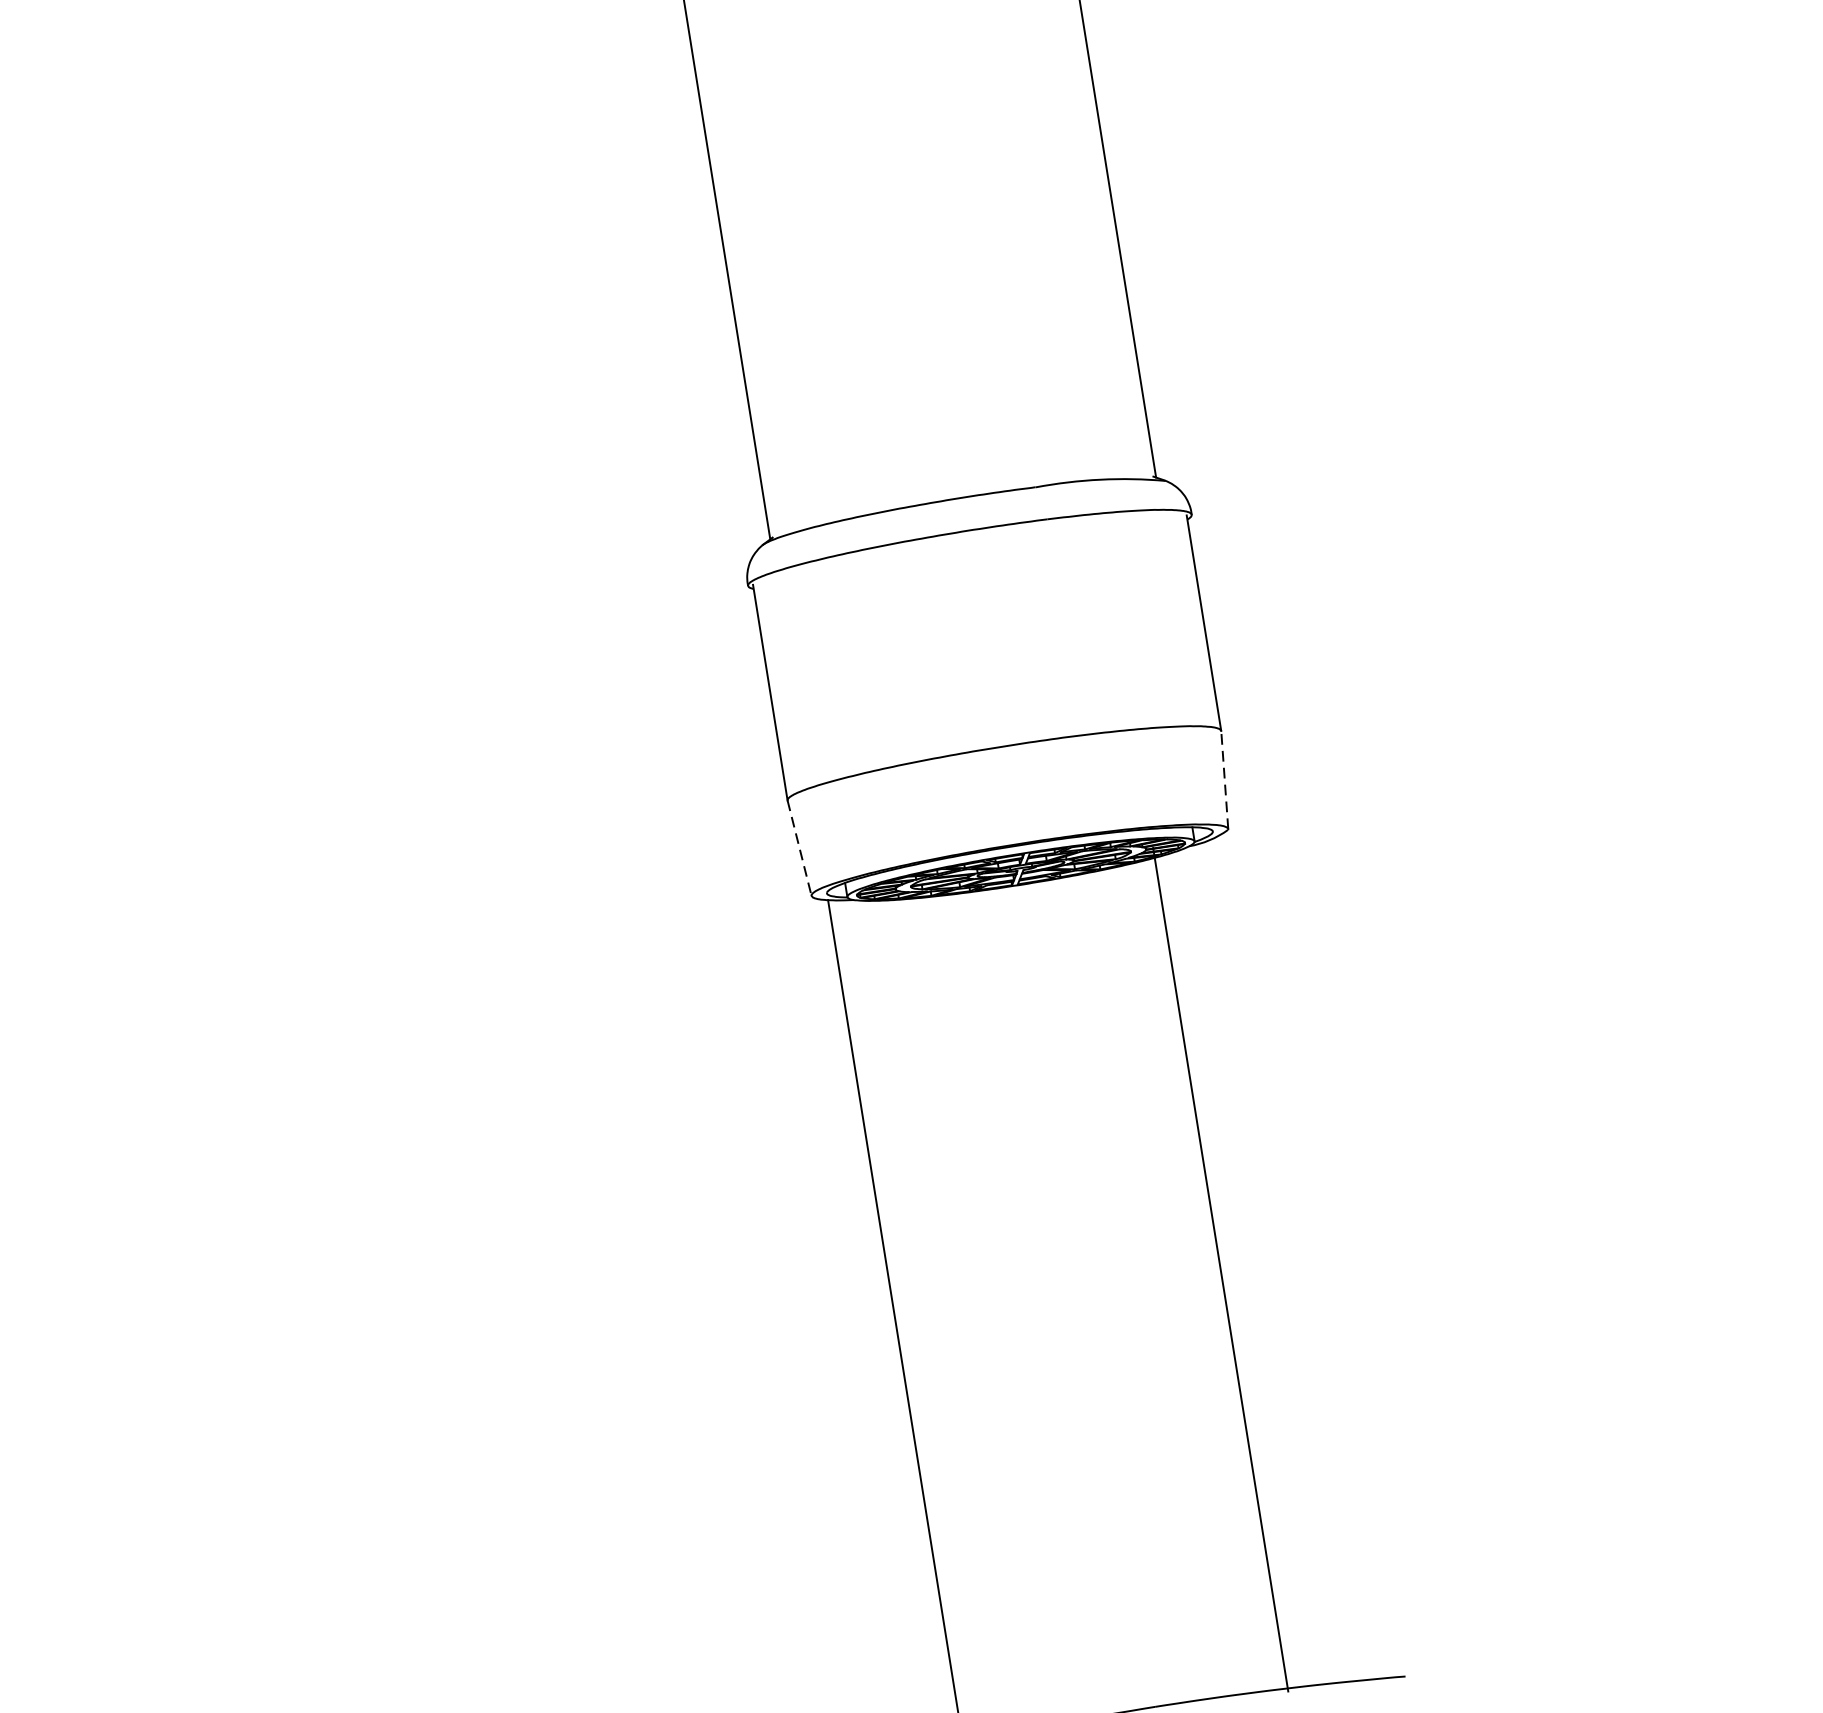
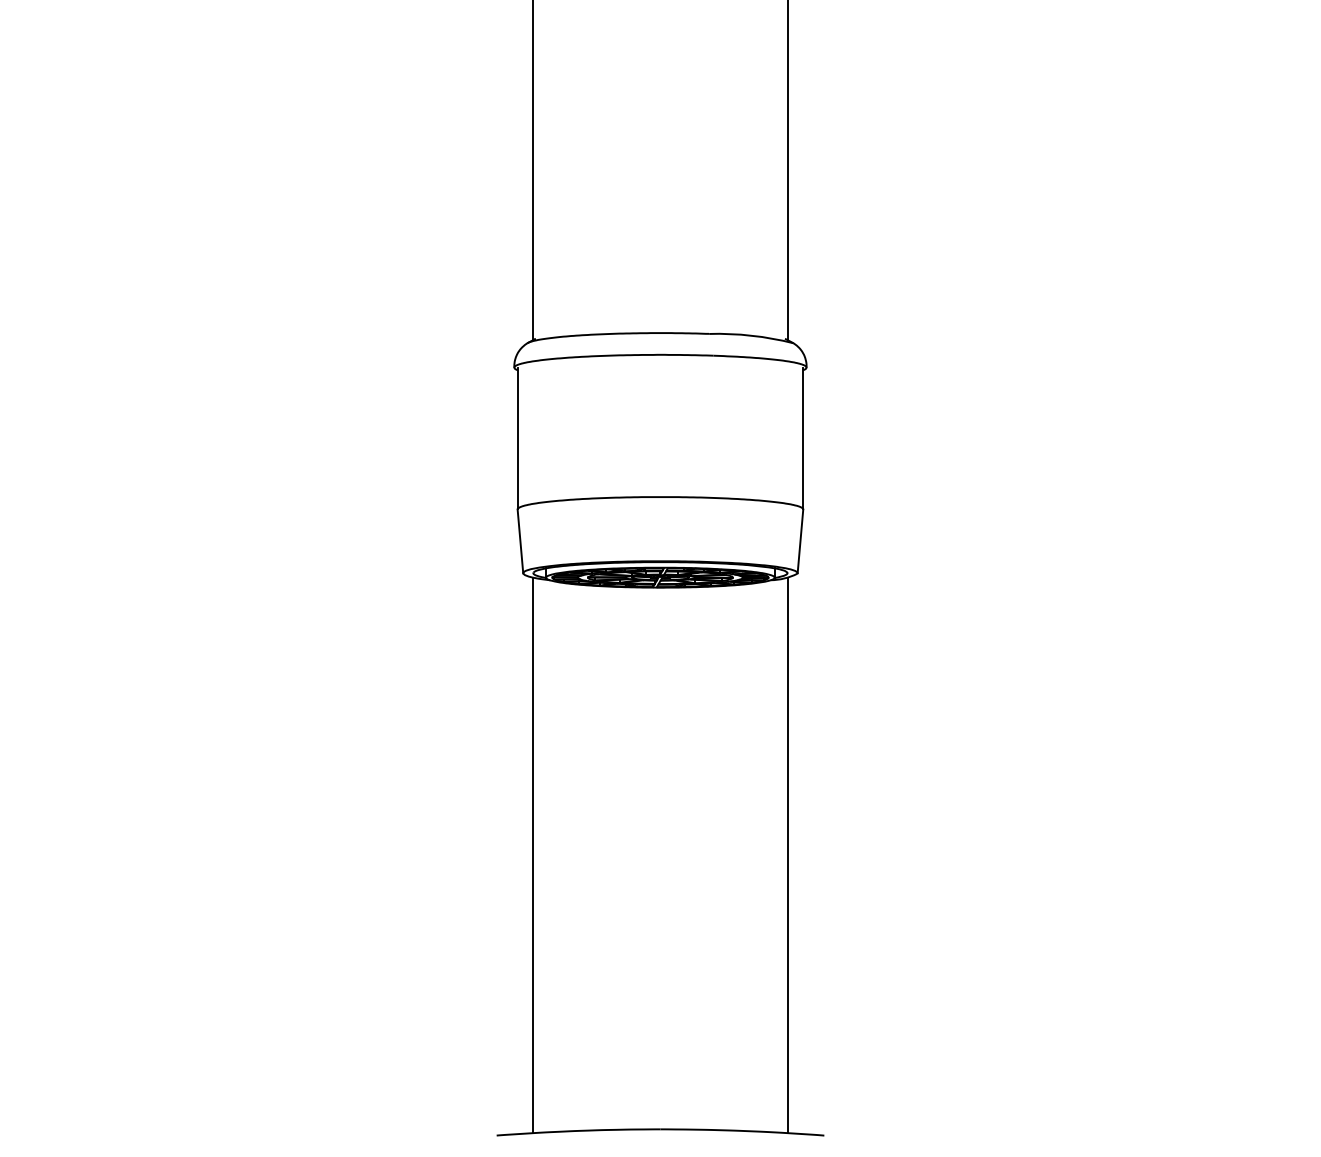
line: (1224, 780) -> (800, 541), dashed -> solid
line: (799, 848) -> (520, 541), dashed -> solid
line: (1220, 1269) -> (787, 855), moved

